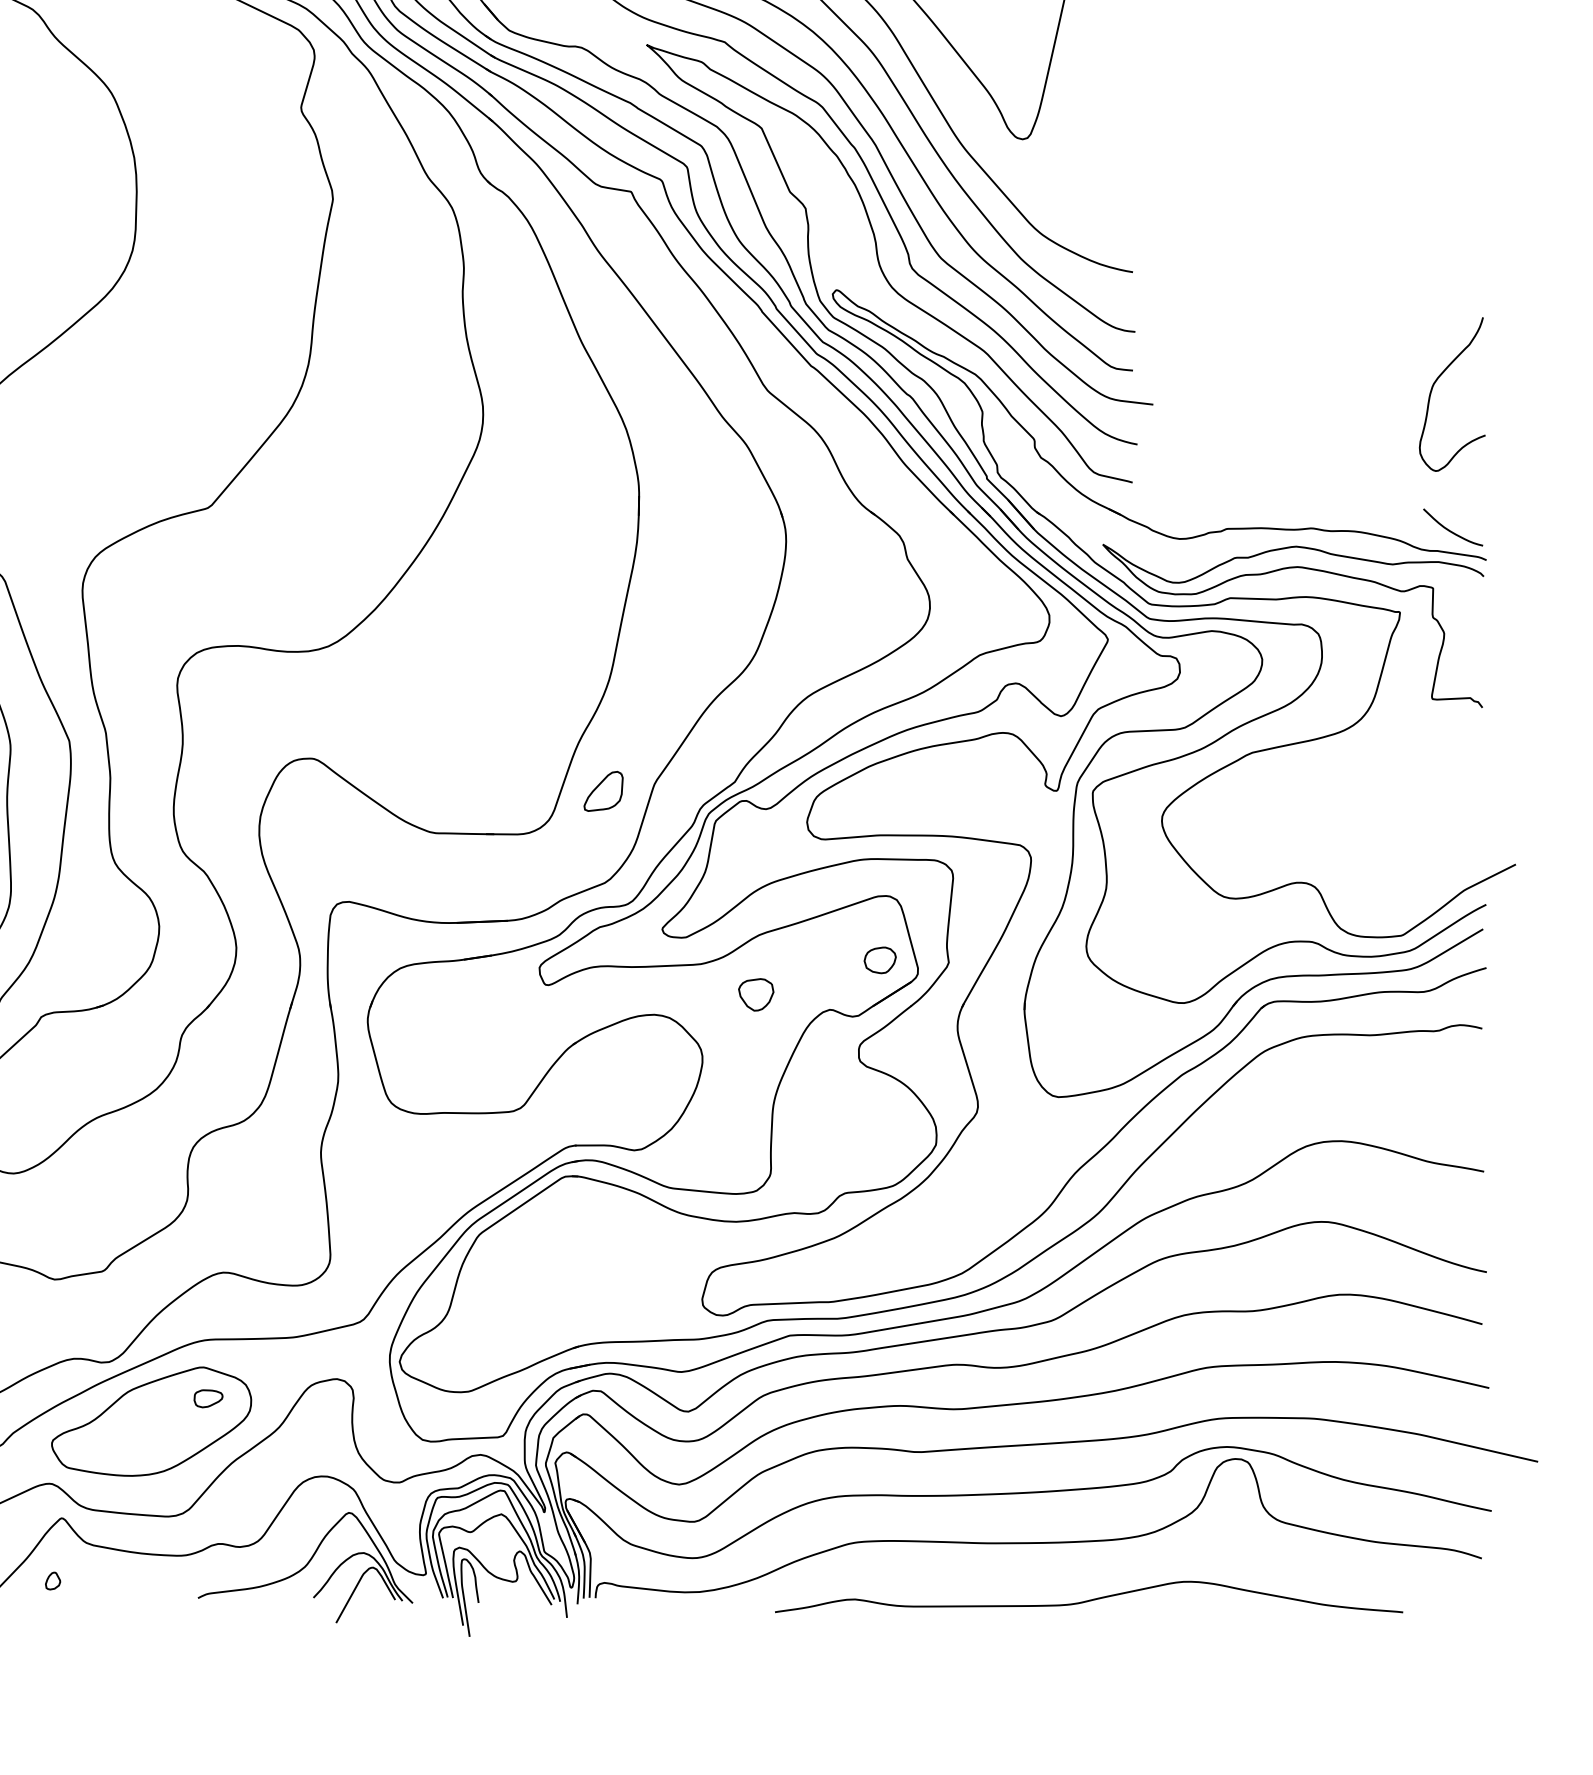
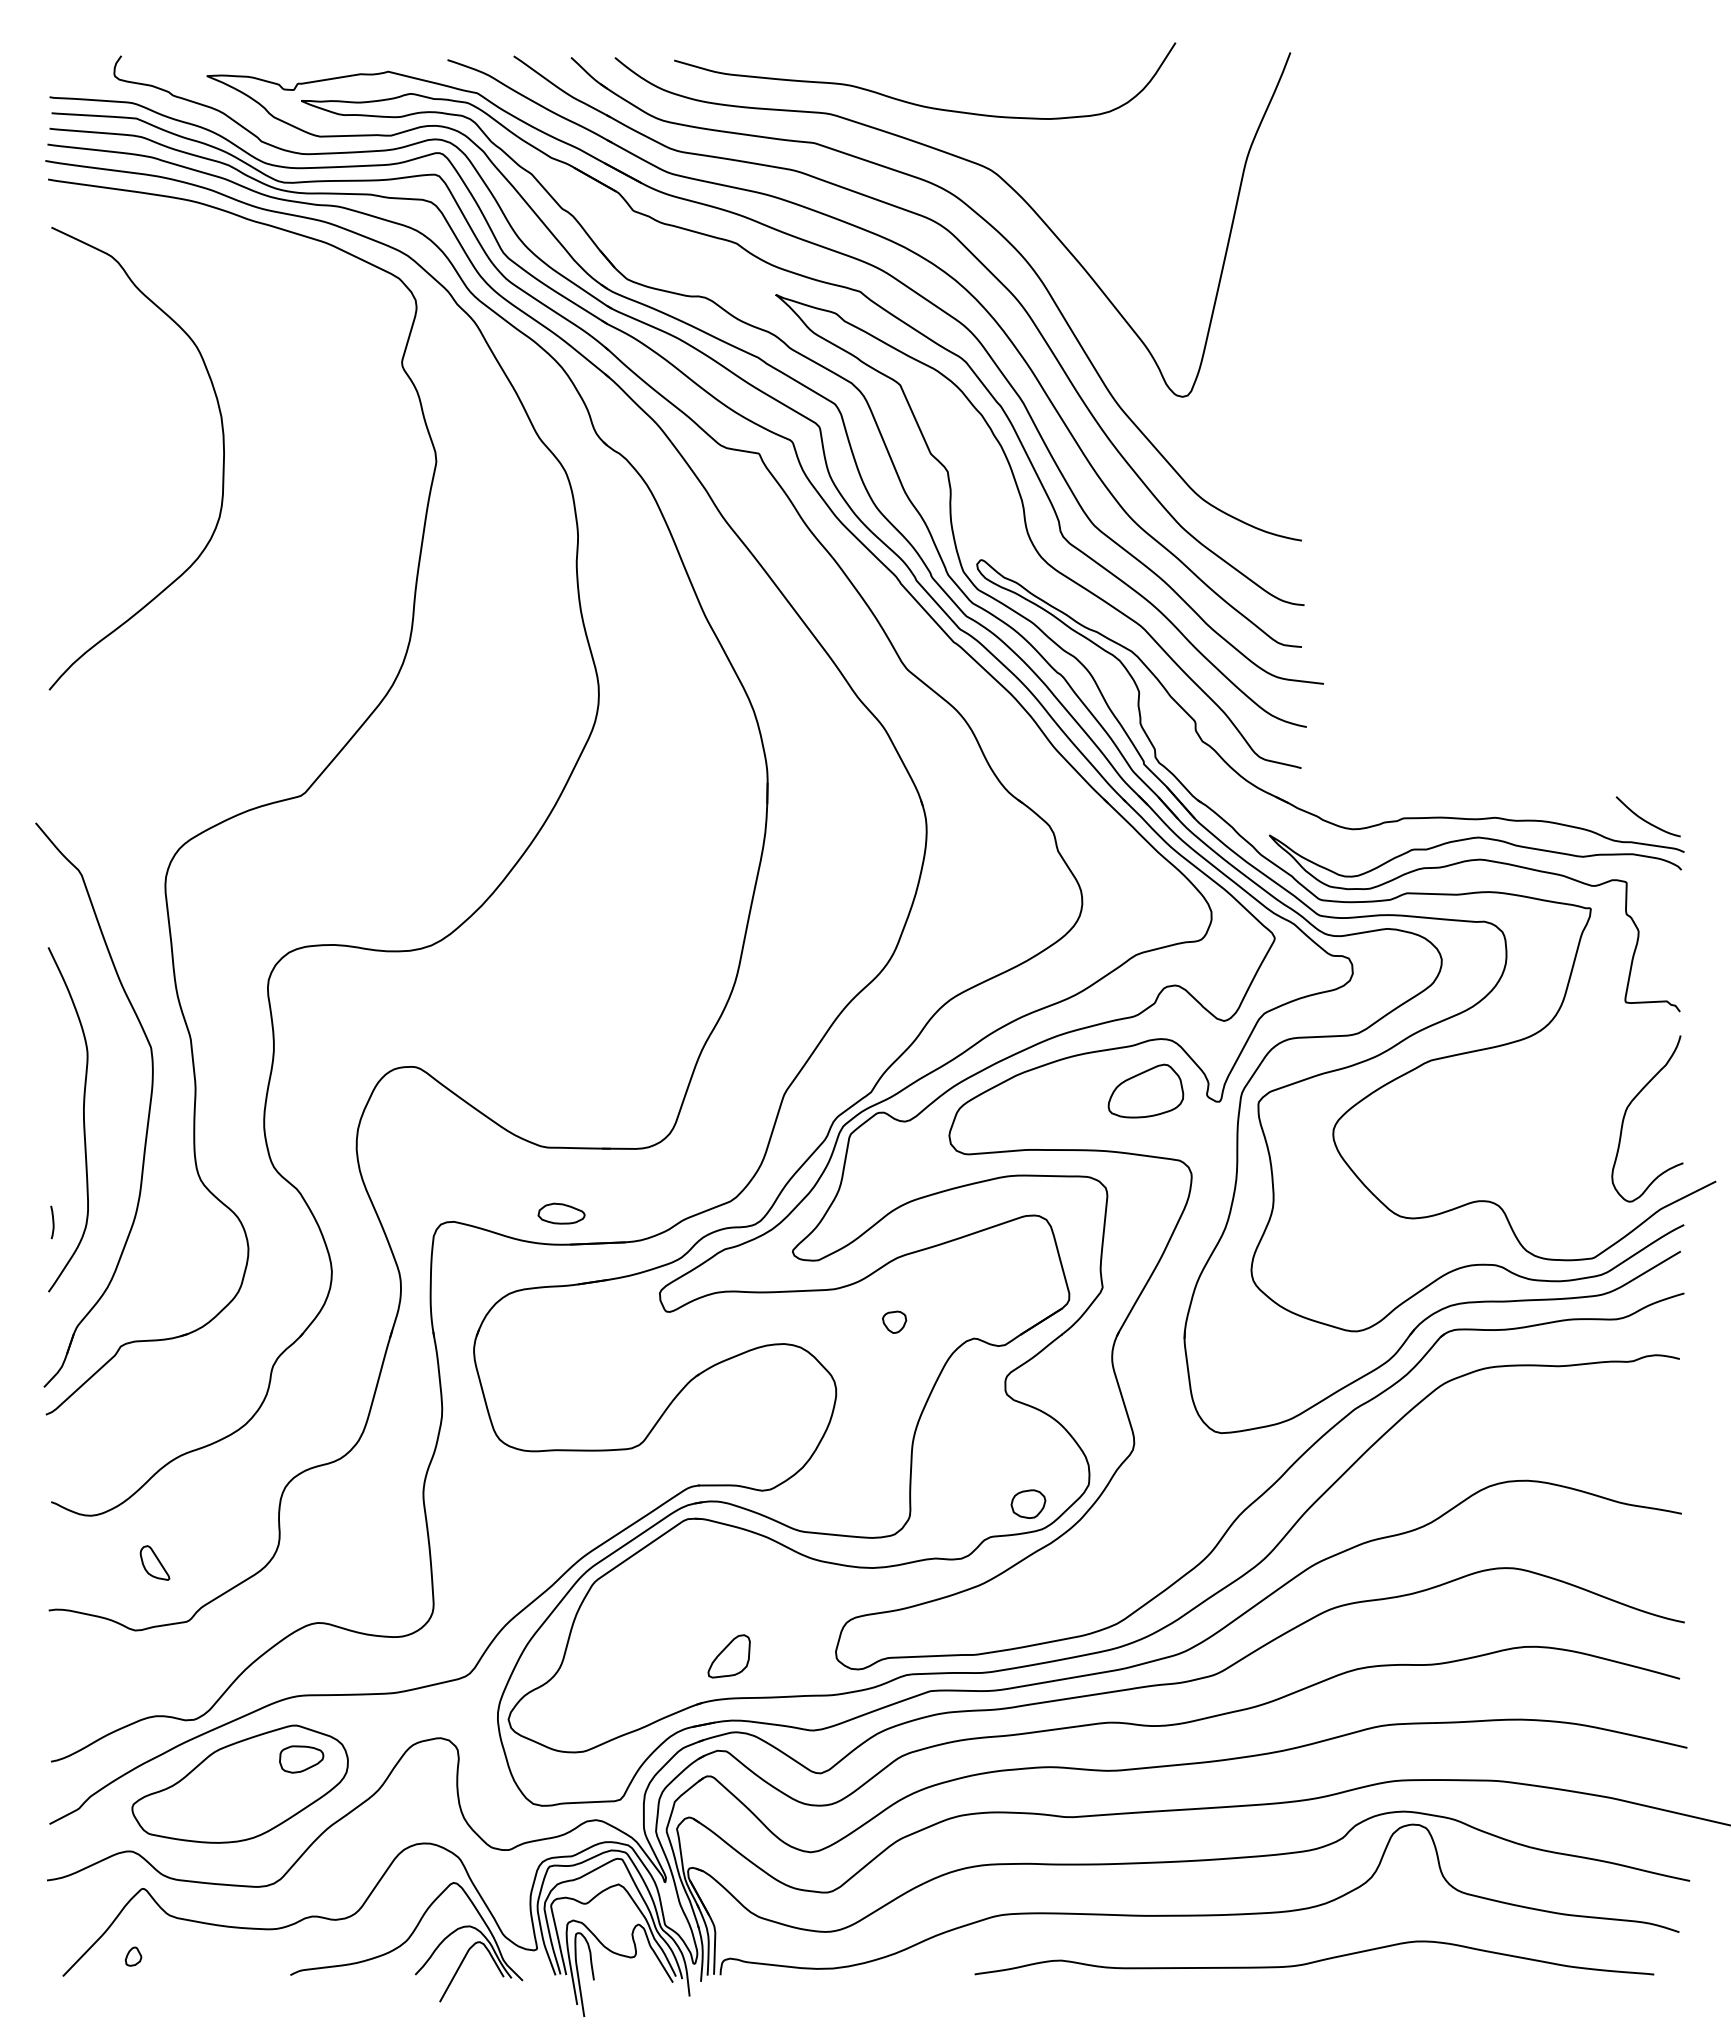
curve: (1433, 386) -> (1627, 1110), moved
part: (988, 780) -> (1145, 1090), added
part: (602, 791) -> (728, 1656), moved
part: (448, 894) -> (561, 1213), added
part: (880, 959) -> (1028, 1503), moved
part: (756, 993) -> (894, 1321), size x0.62
part: (72, 1216) -> (154, 1562), added
part: (208, 1398) -> (301, 1759), size x1.43
curve: (1090, 1599) -> (1315, 1960), moved

